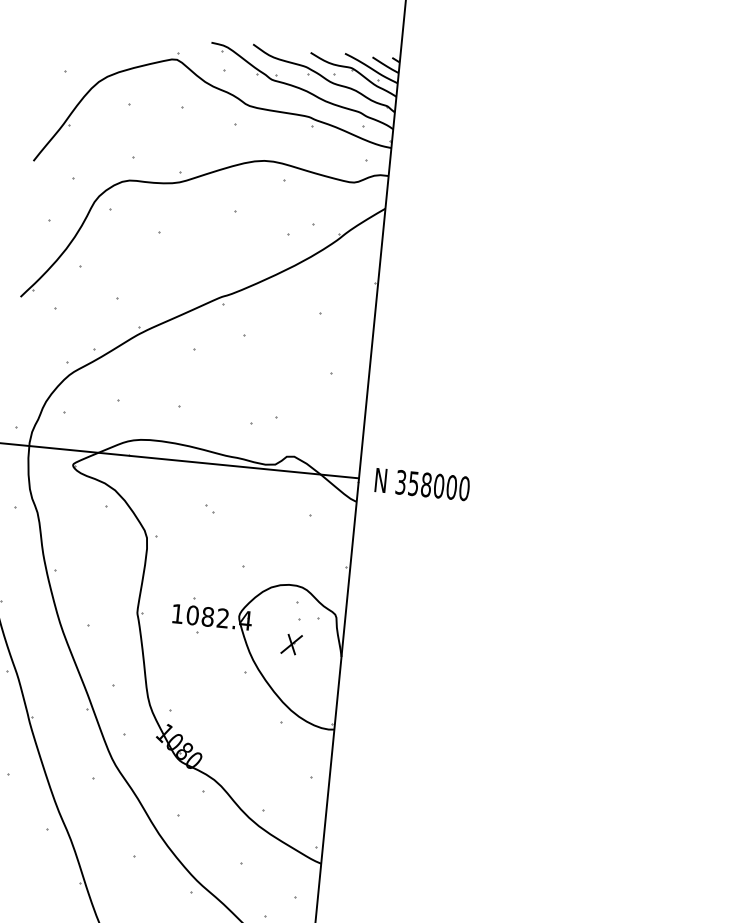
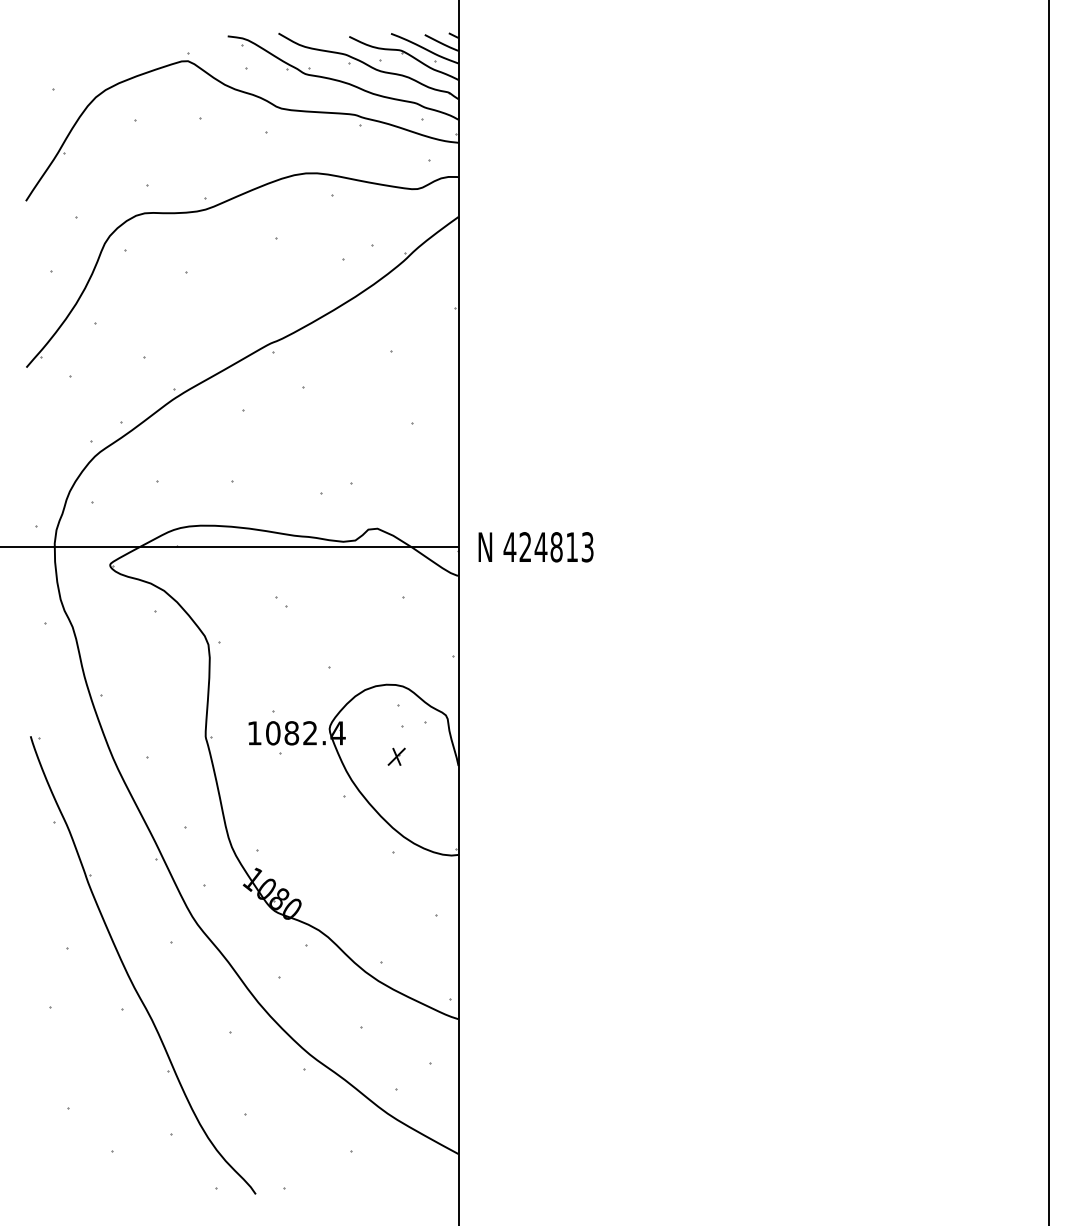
text: (432, 485) -> (548, 547), 358000 -> 424813
part: (291, 644) -> (396, 756), size x0.7

